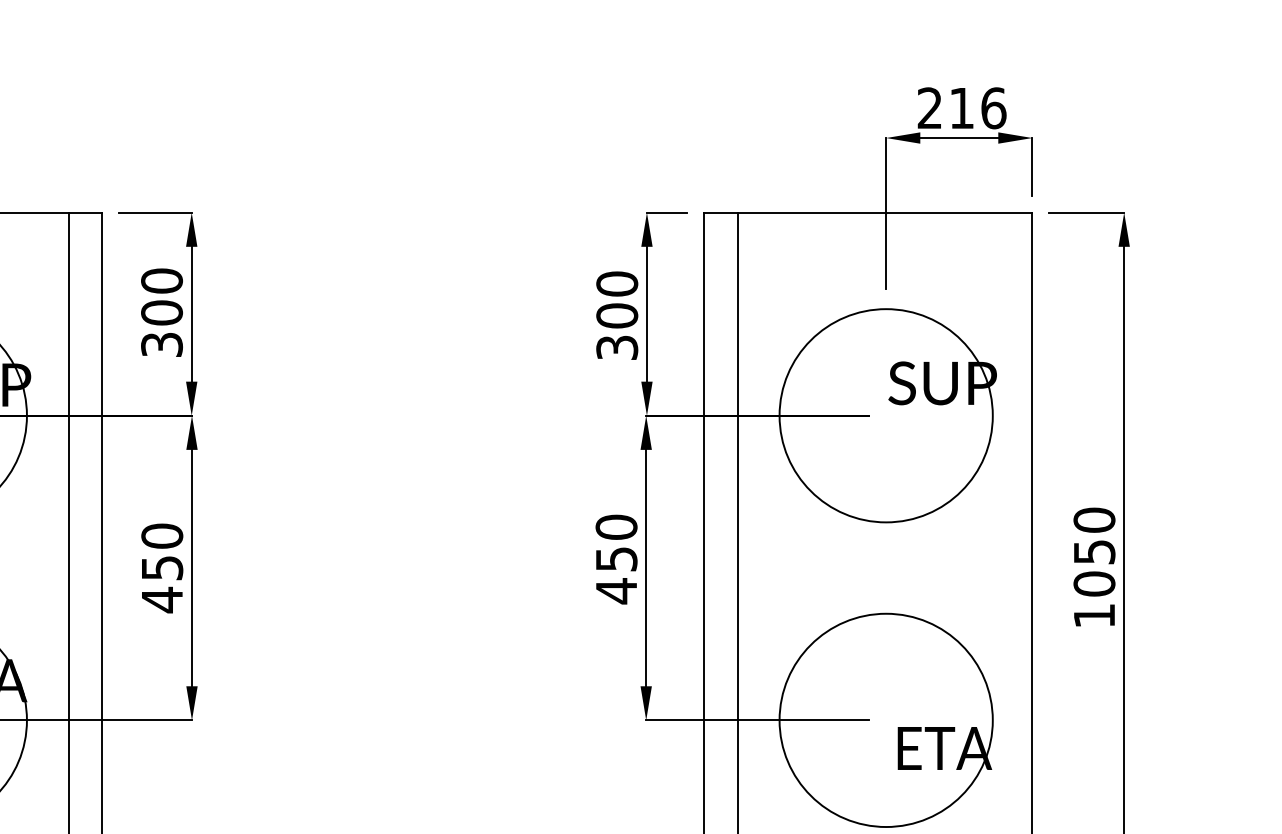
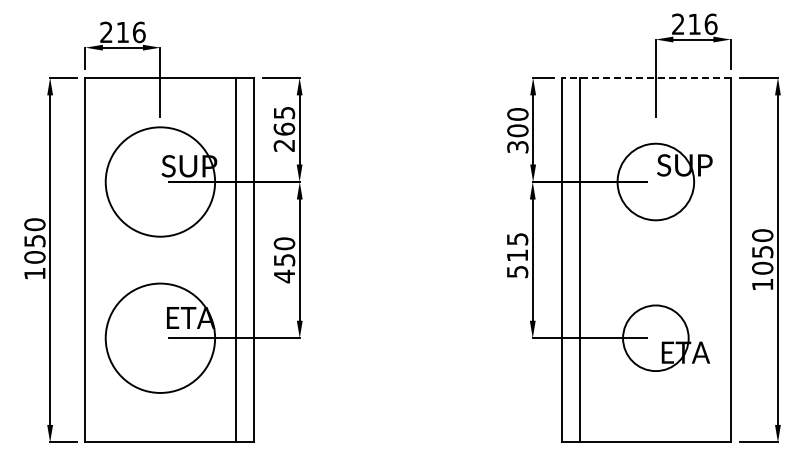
line: (867, 211) -> (646, 77), solid -> dashed
text: (162, 311) -> (284, 128), 300 -> 265
circle: (885, 414) -> (655, 181), size x0.7
text: (616, 559) -> (517, 255), 450 -> 515
circle: (885, 718) -> (655, 337), size x0.6

